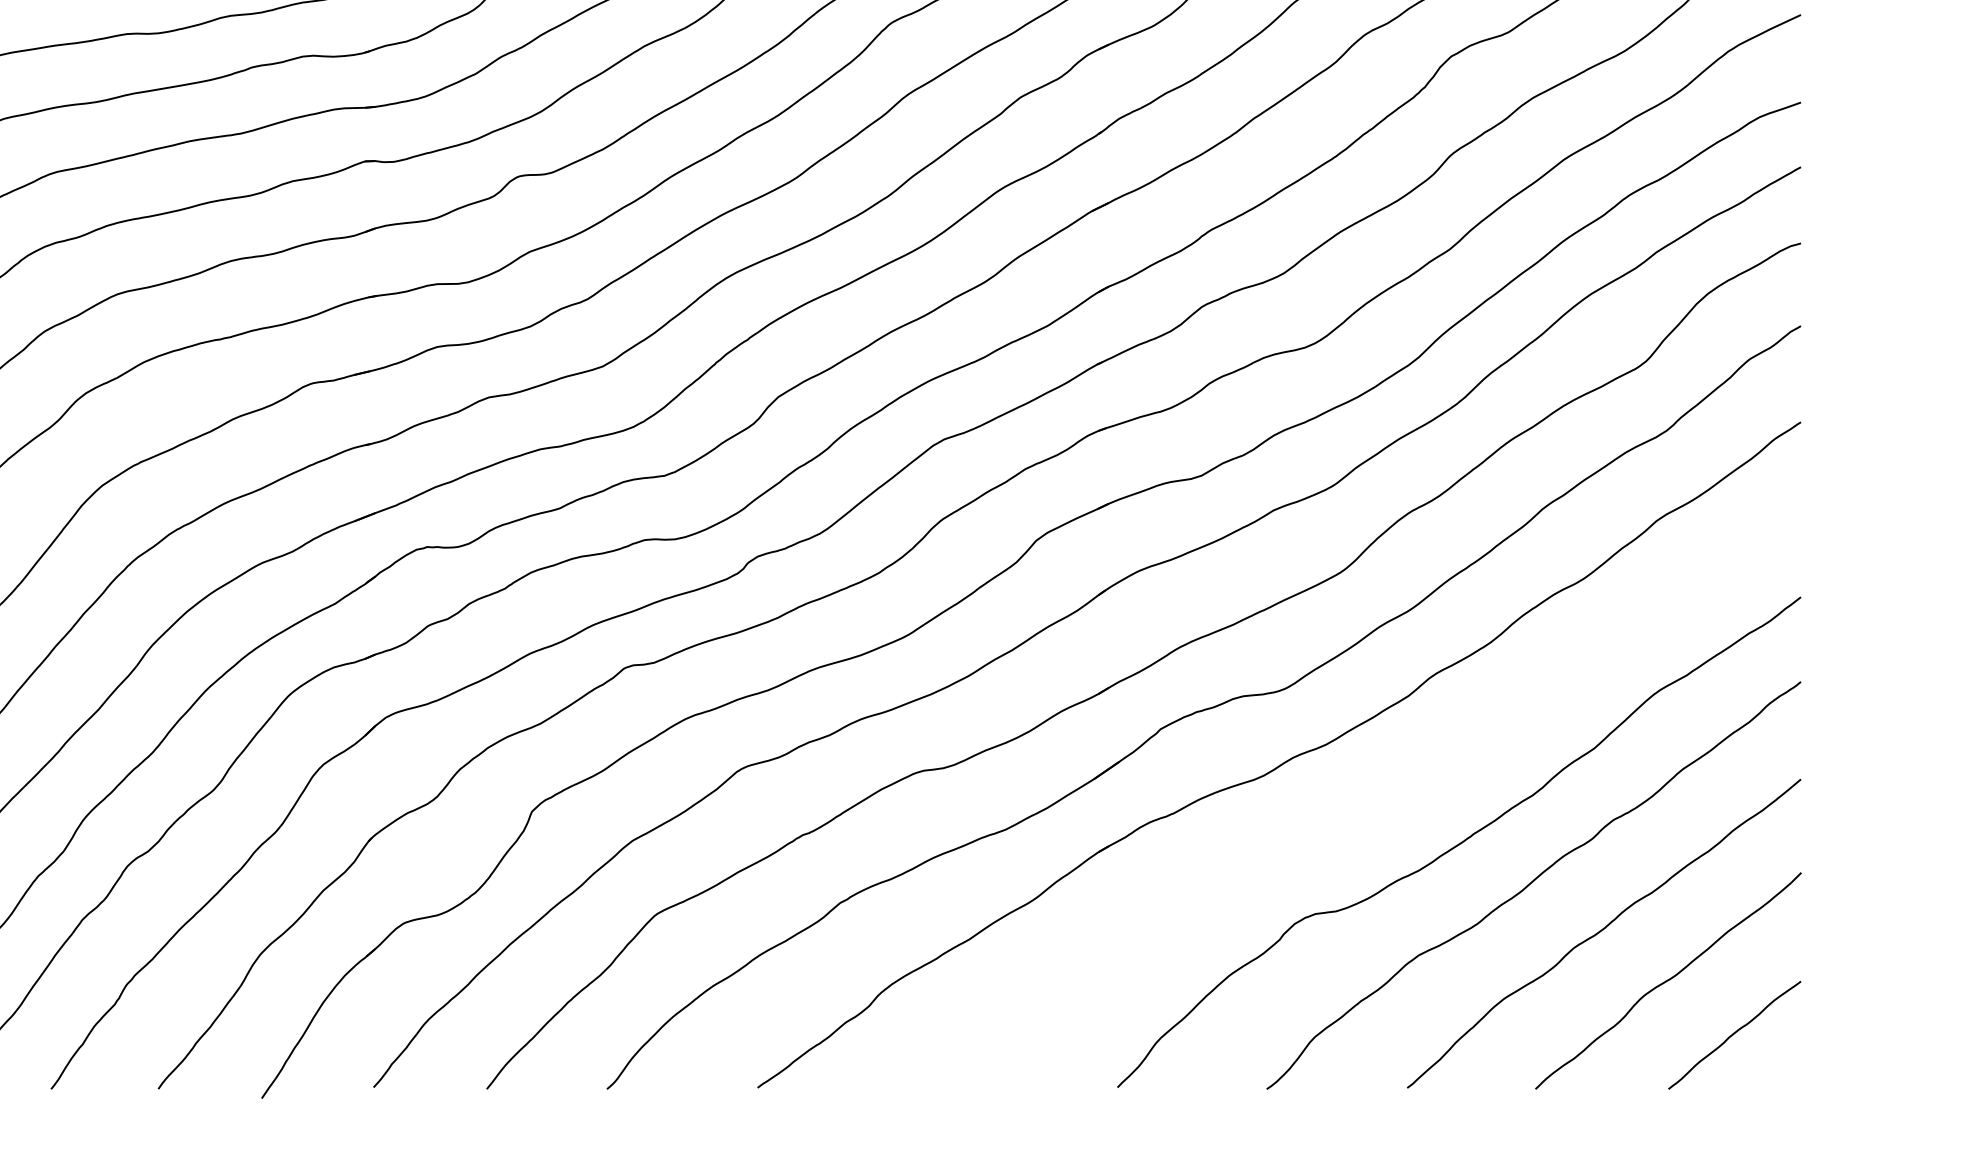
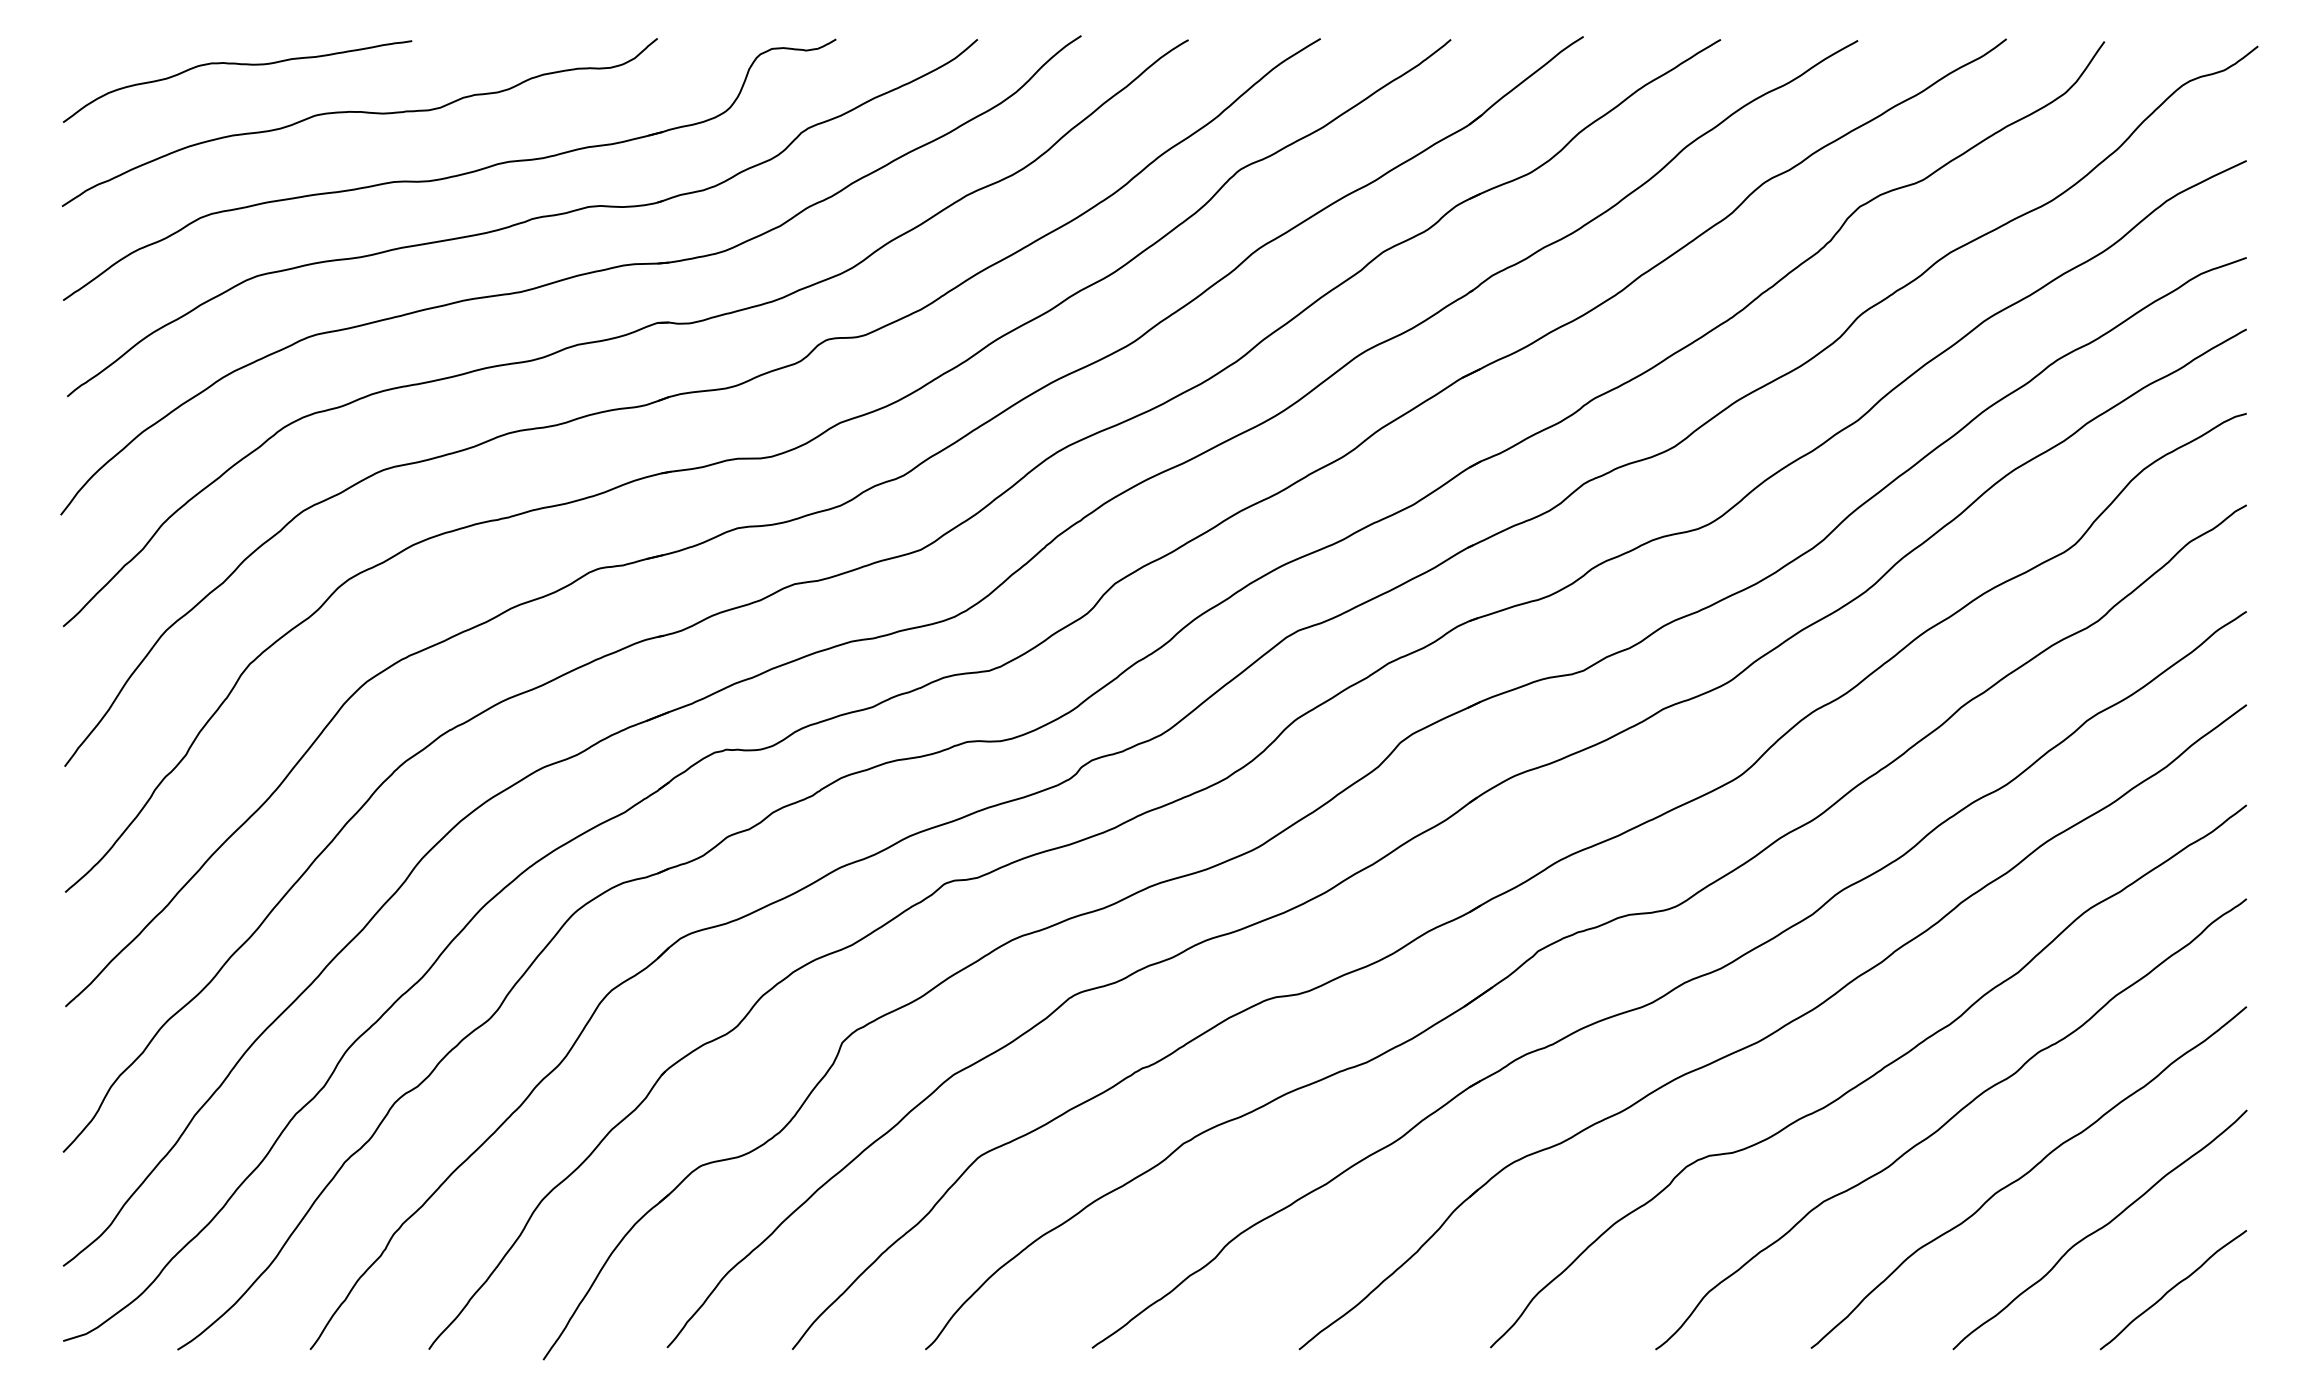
part: (1372, 798) -> (1772, 1027), added

